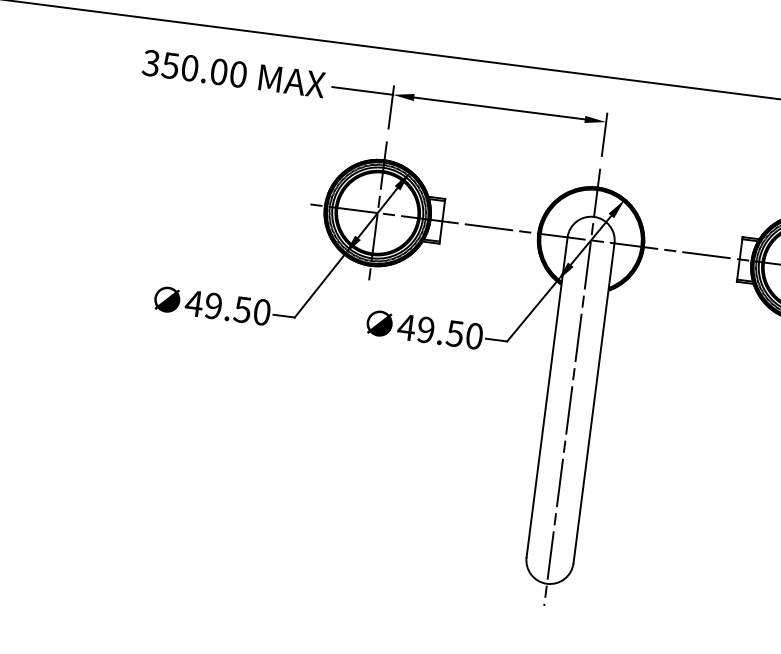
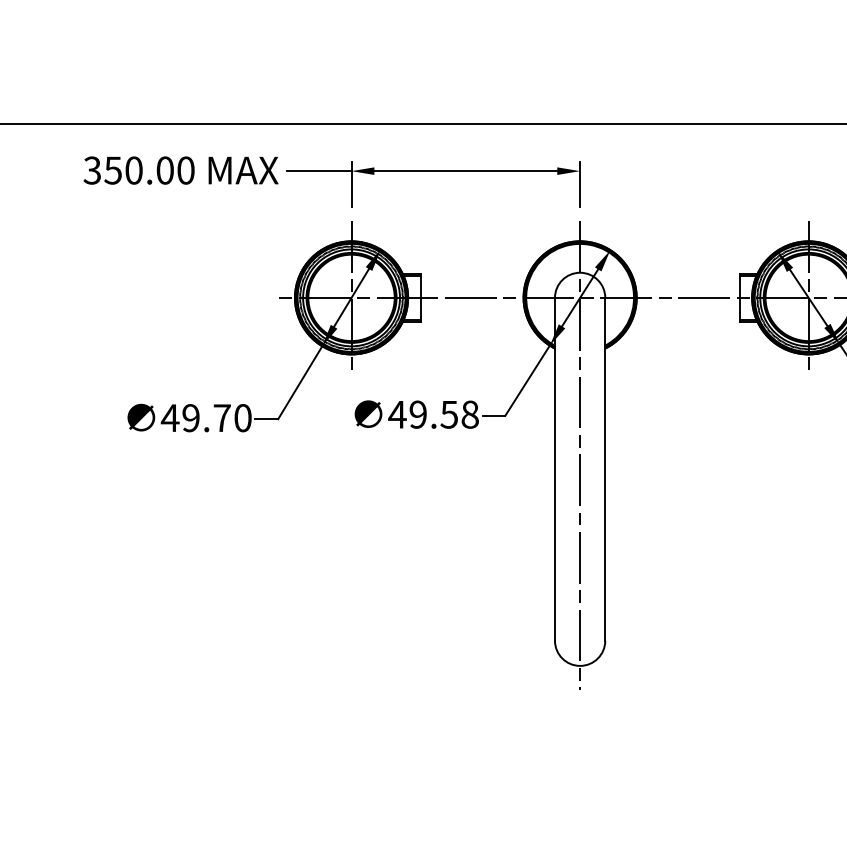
text: (241, 310) -> (221, 418), 49.50 -> 49.70
text: (473, 335) -> (469, 414), 49.50 -> 49.58

